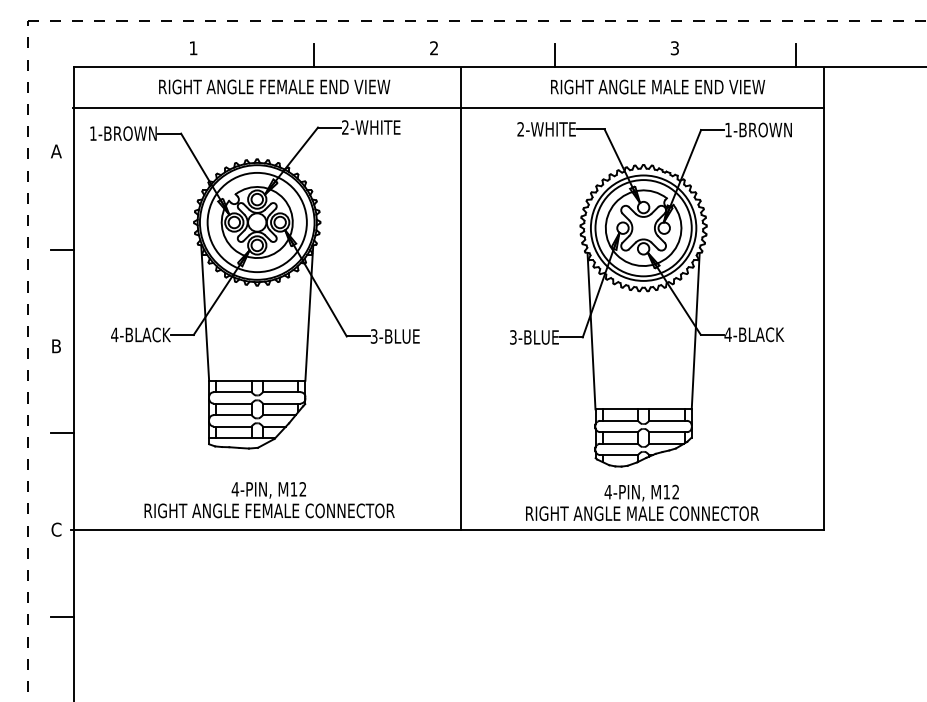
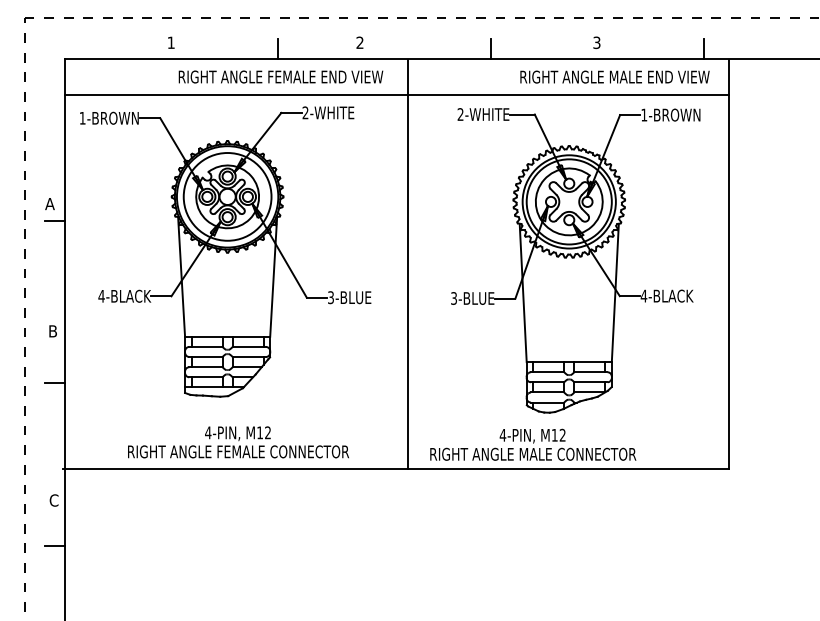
text: (433, 47) -> (359, 42), moved
text: (274, 86) -> (280, 76), moved
text: (657, 86) -> (614, 76), moved
text: (55, 151) -> (49, 204), moved
text: (55, 346) -> (52, 331), moved
text: (642, 502) -> (533, 444), moved
text: (55, 529) -> (53, 500), moved

